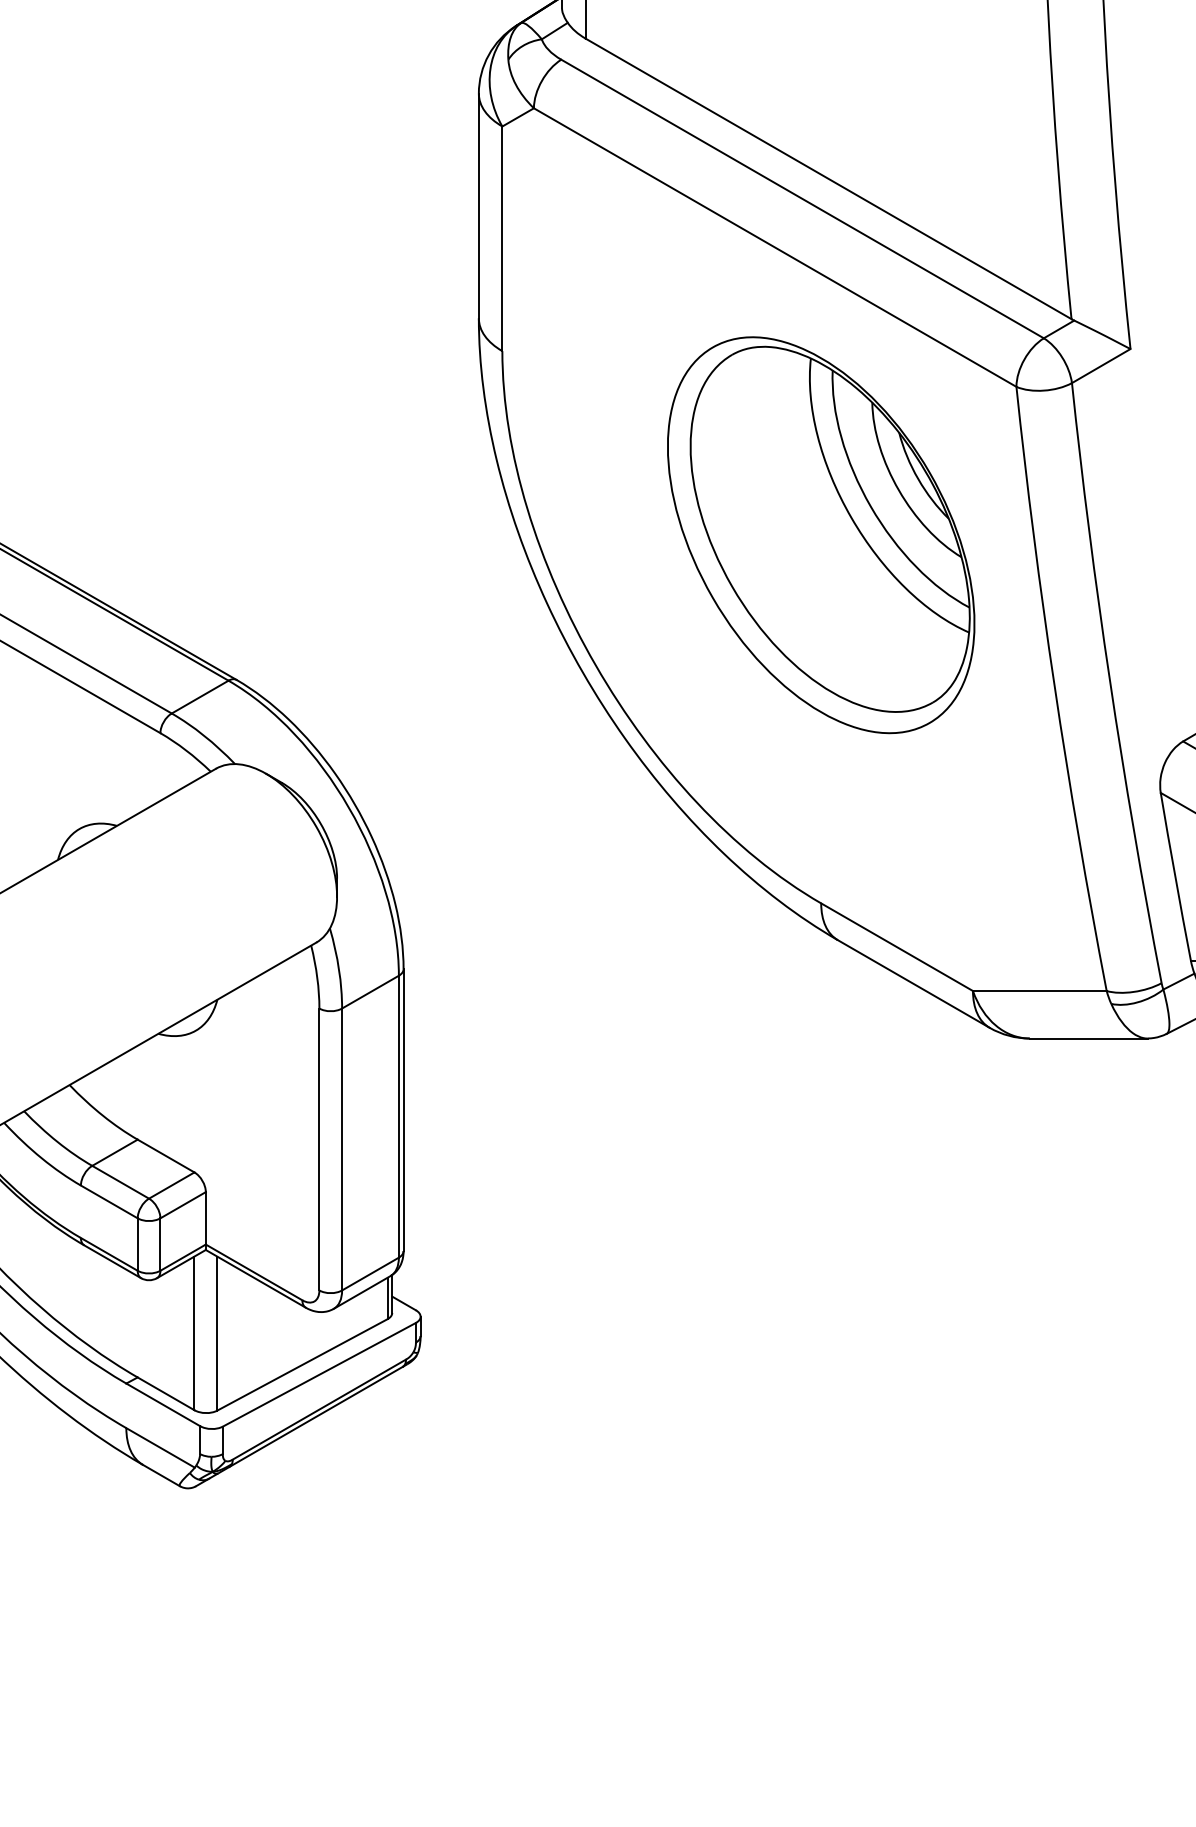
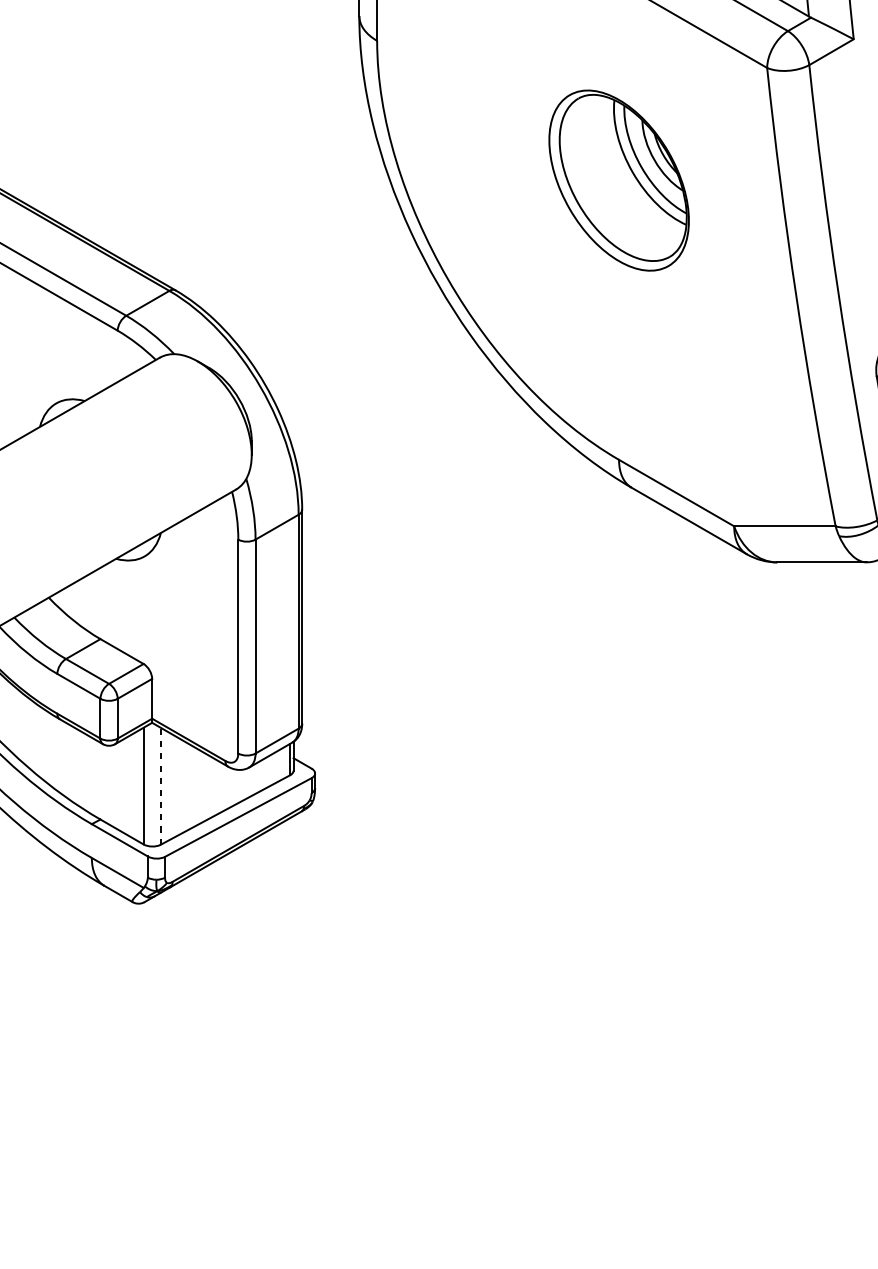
part: (821, 535) -> (619, 180), size x0.6
line: (217, 1333) -> (161, 786), solid -> dashed

